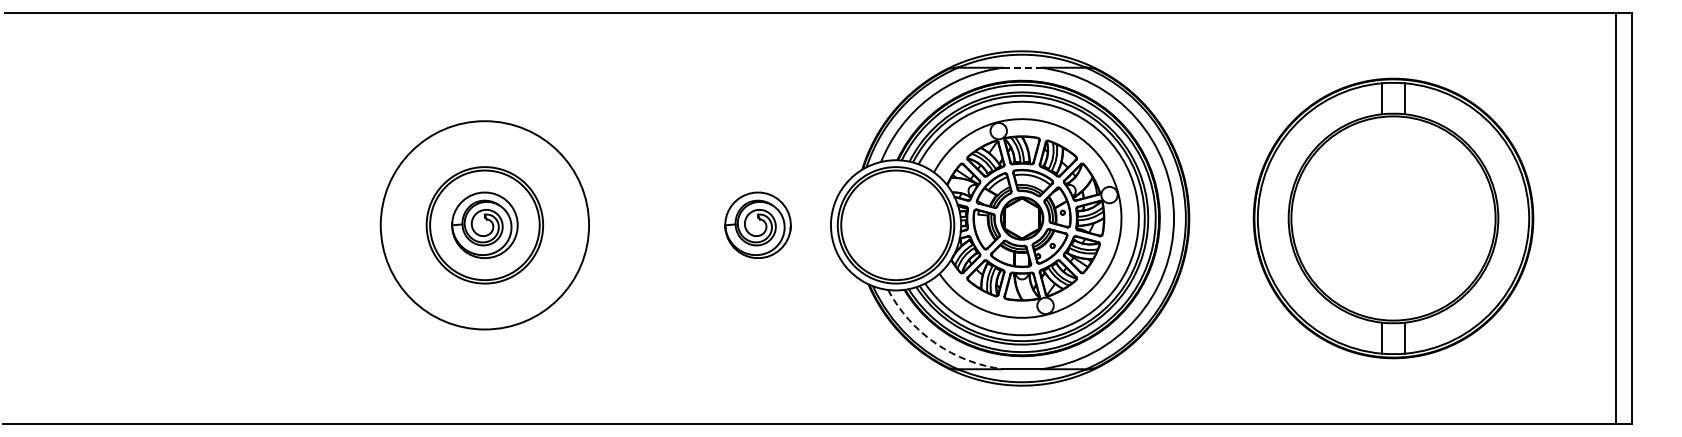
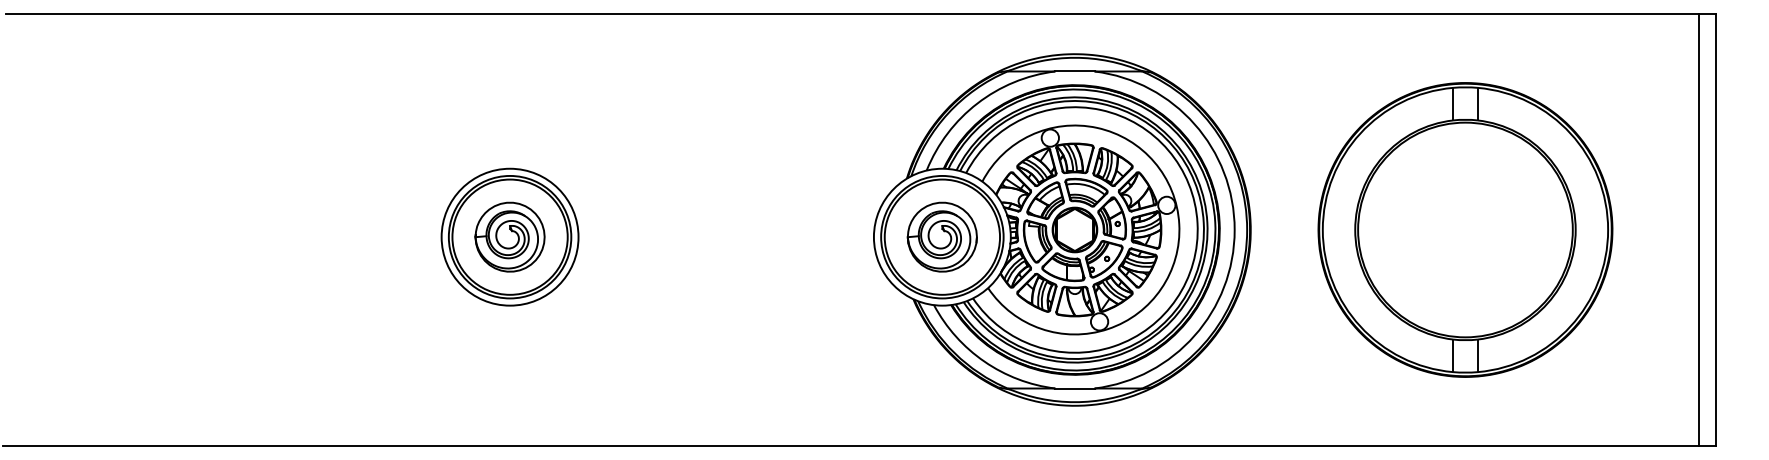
line: (1022, 67) -> (1075, 71), dashed -> solid
part: (757, 224) -> (941, 236), moved
circle: (484, 225) -> (509, 237), size x0.62
arc: (936, 343) -> (984, 361), dashed -> solid

